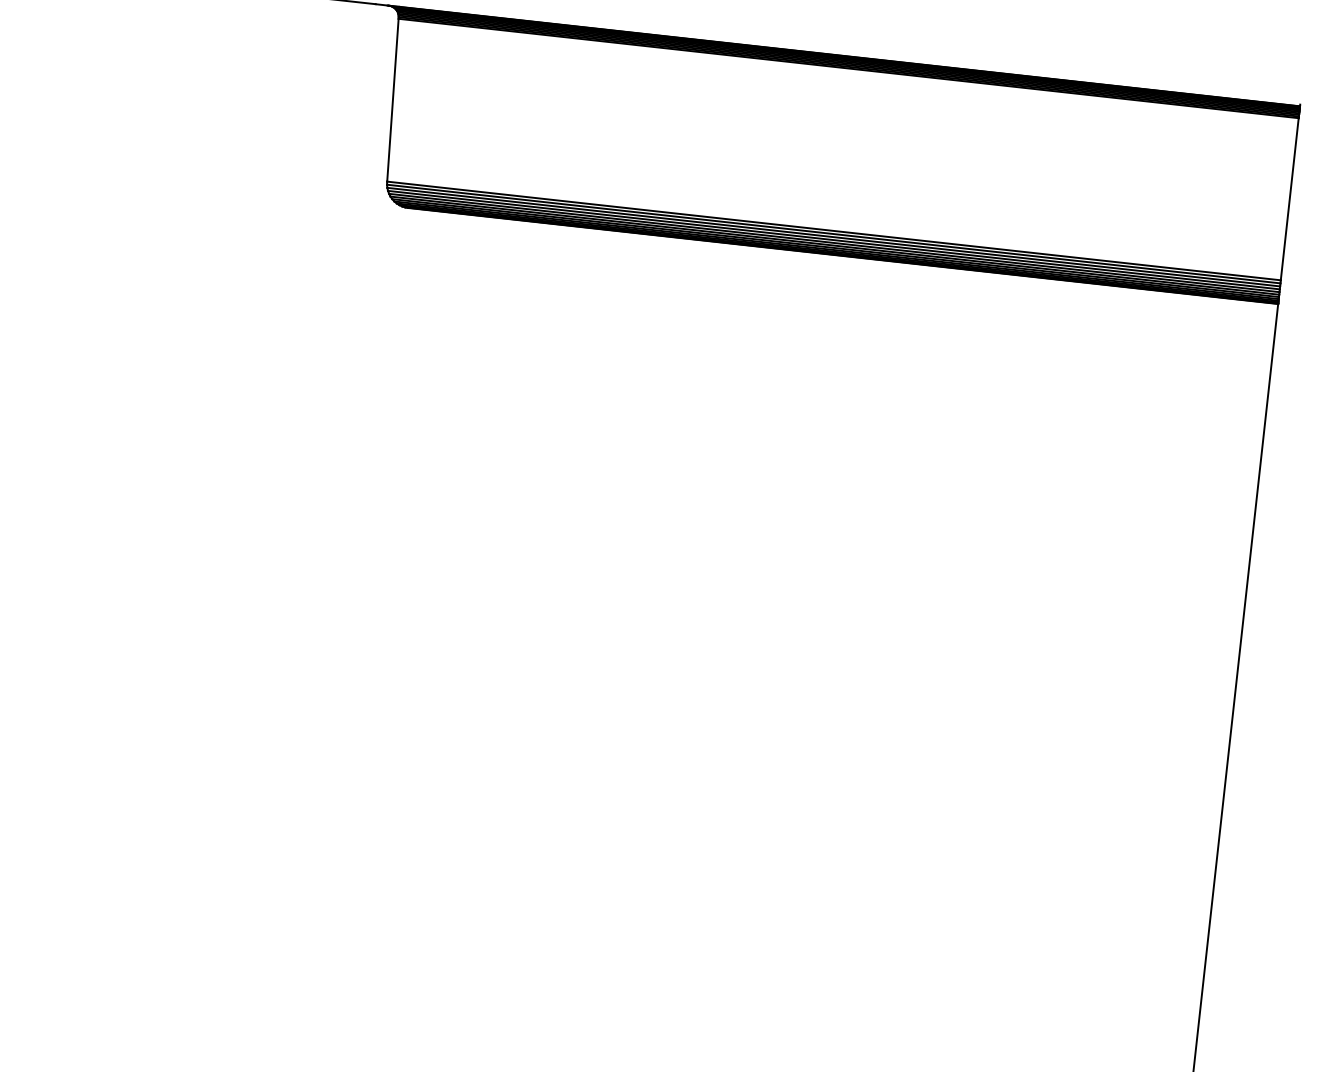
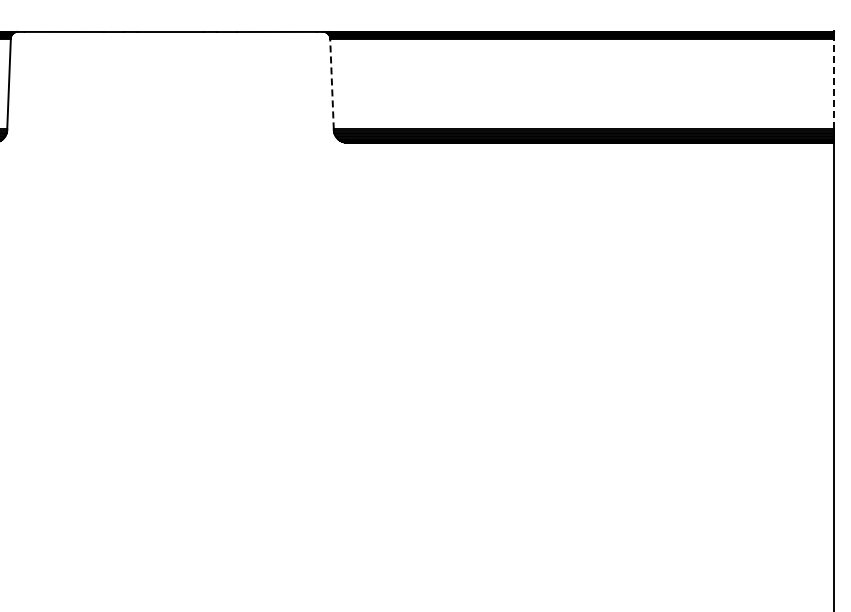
line: (392, 99) -> (331, 83), solid -> dashed
line: (1290, 198) -> (834, 83), solid -> dashed

